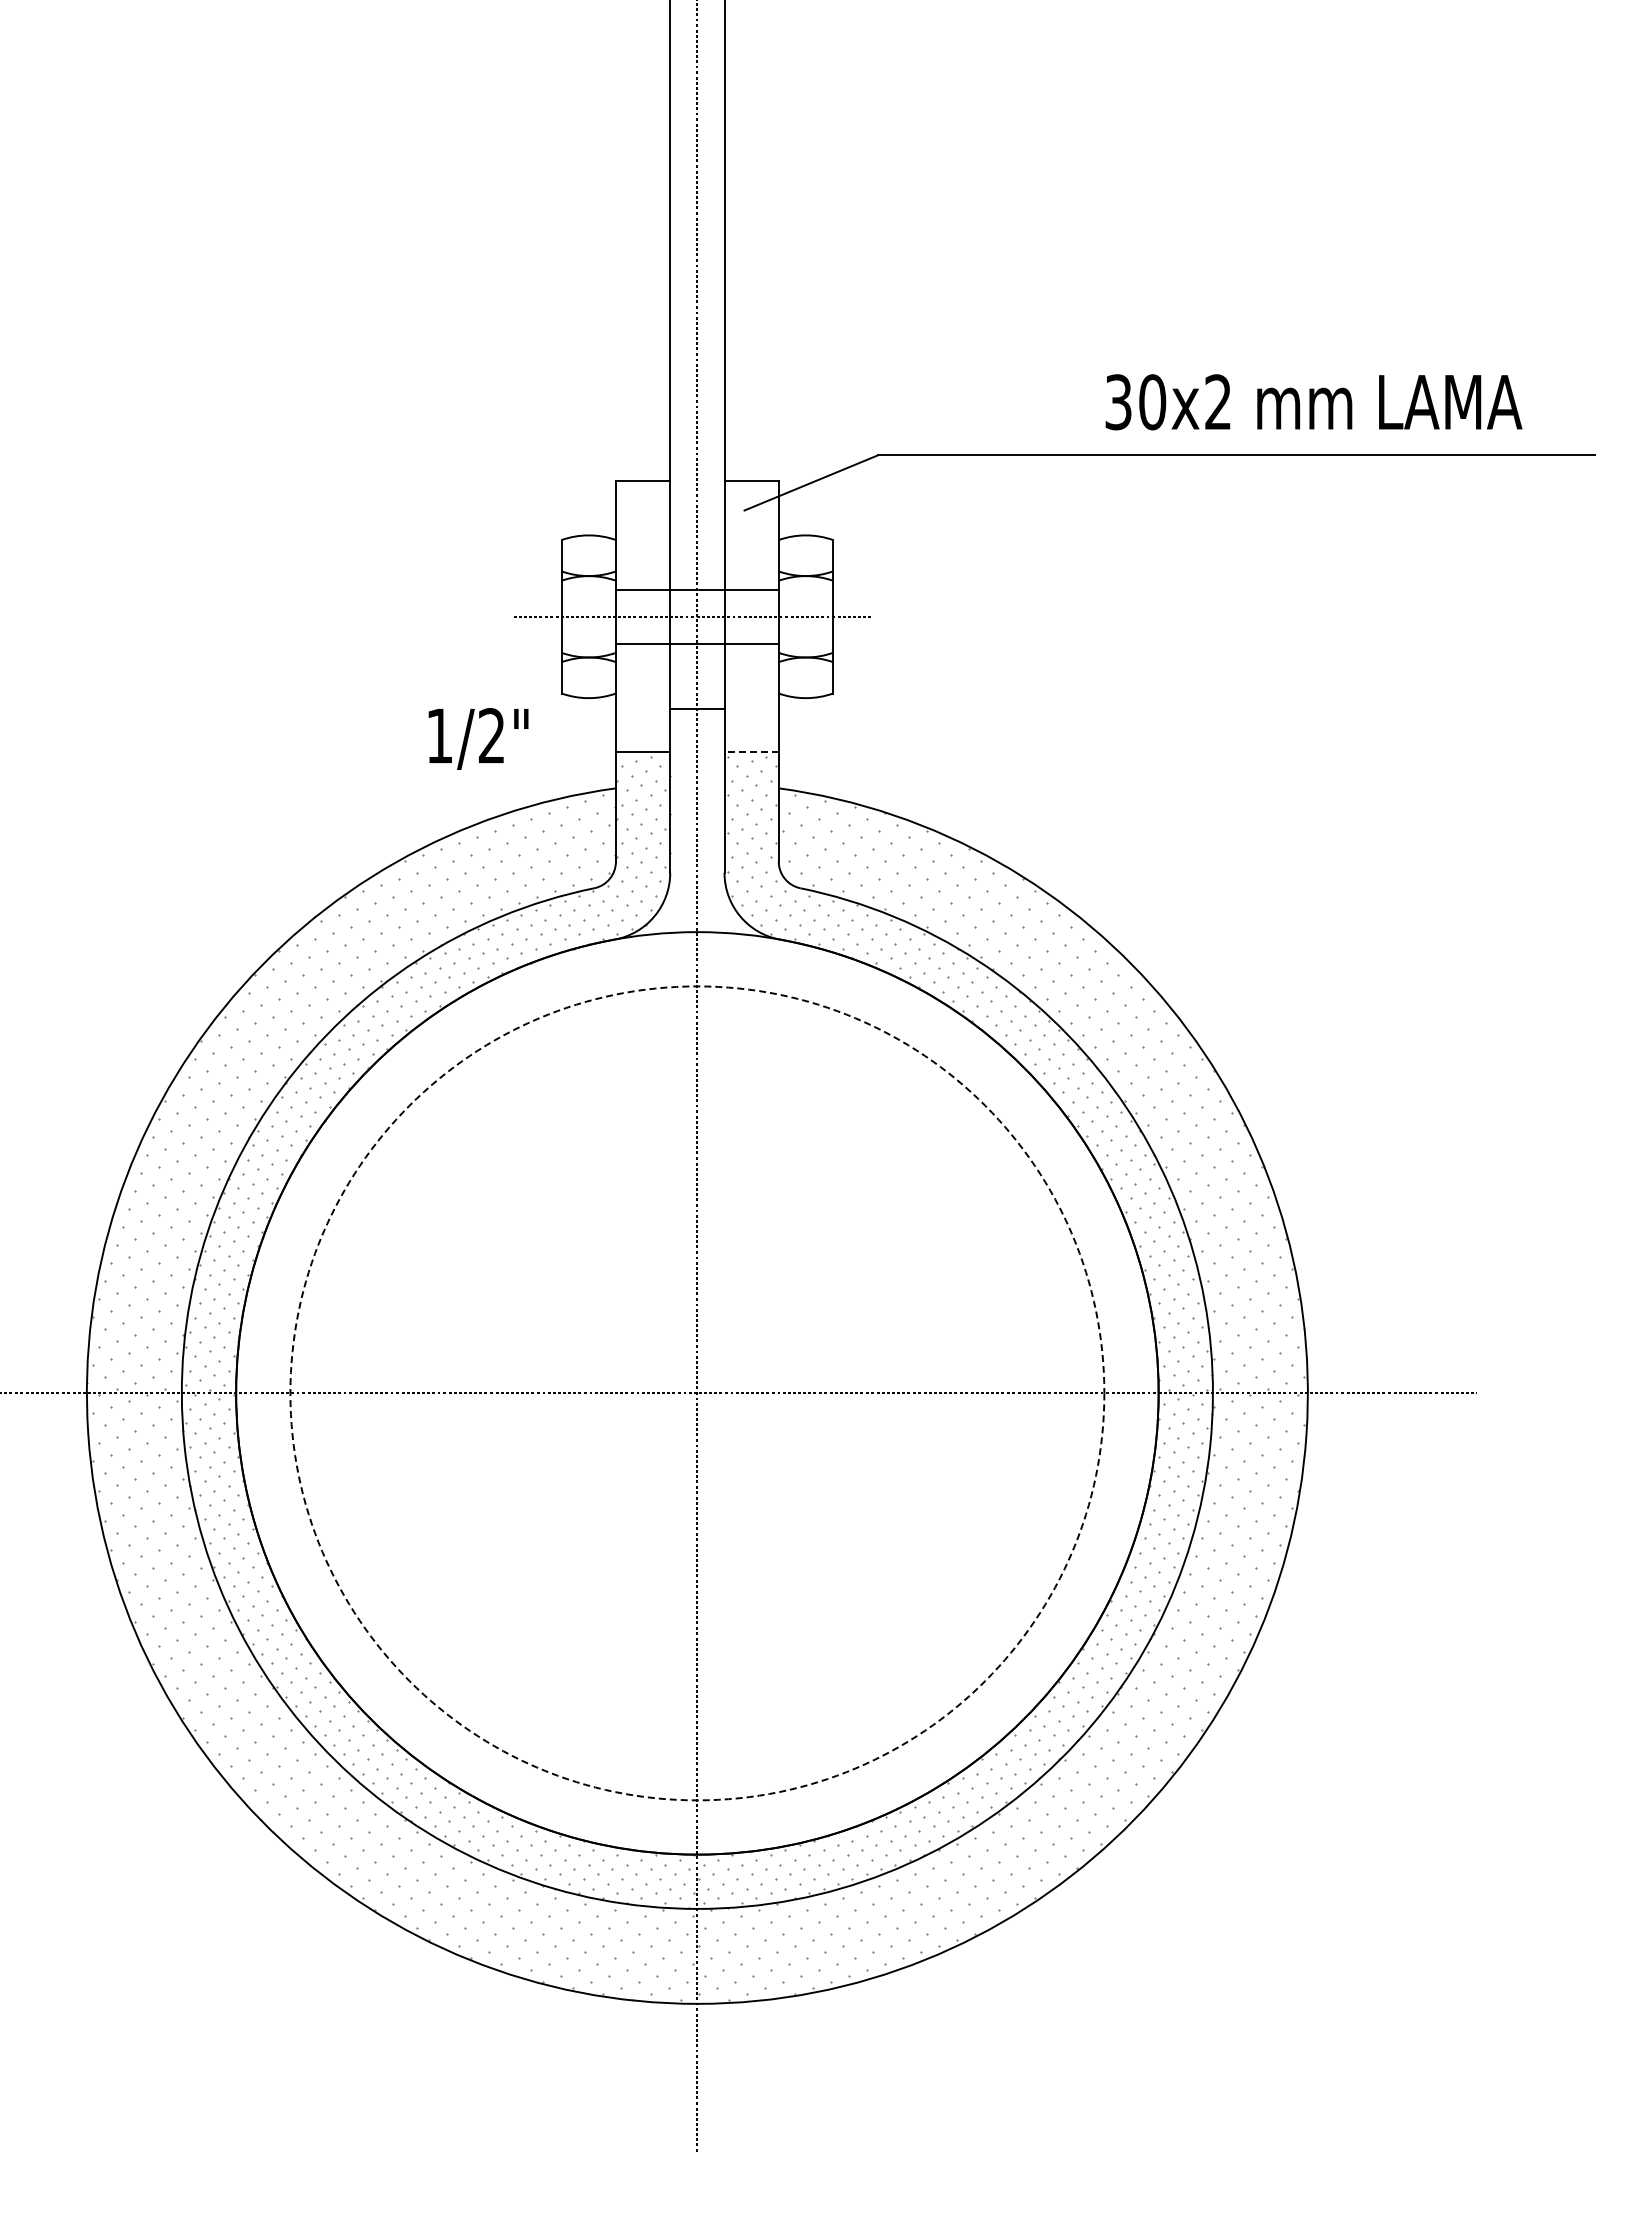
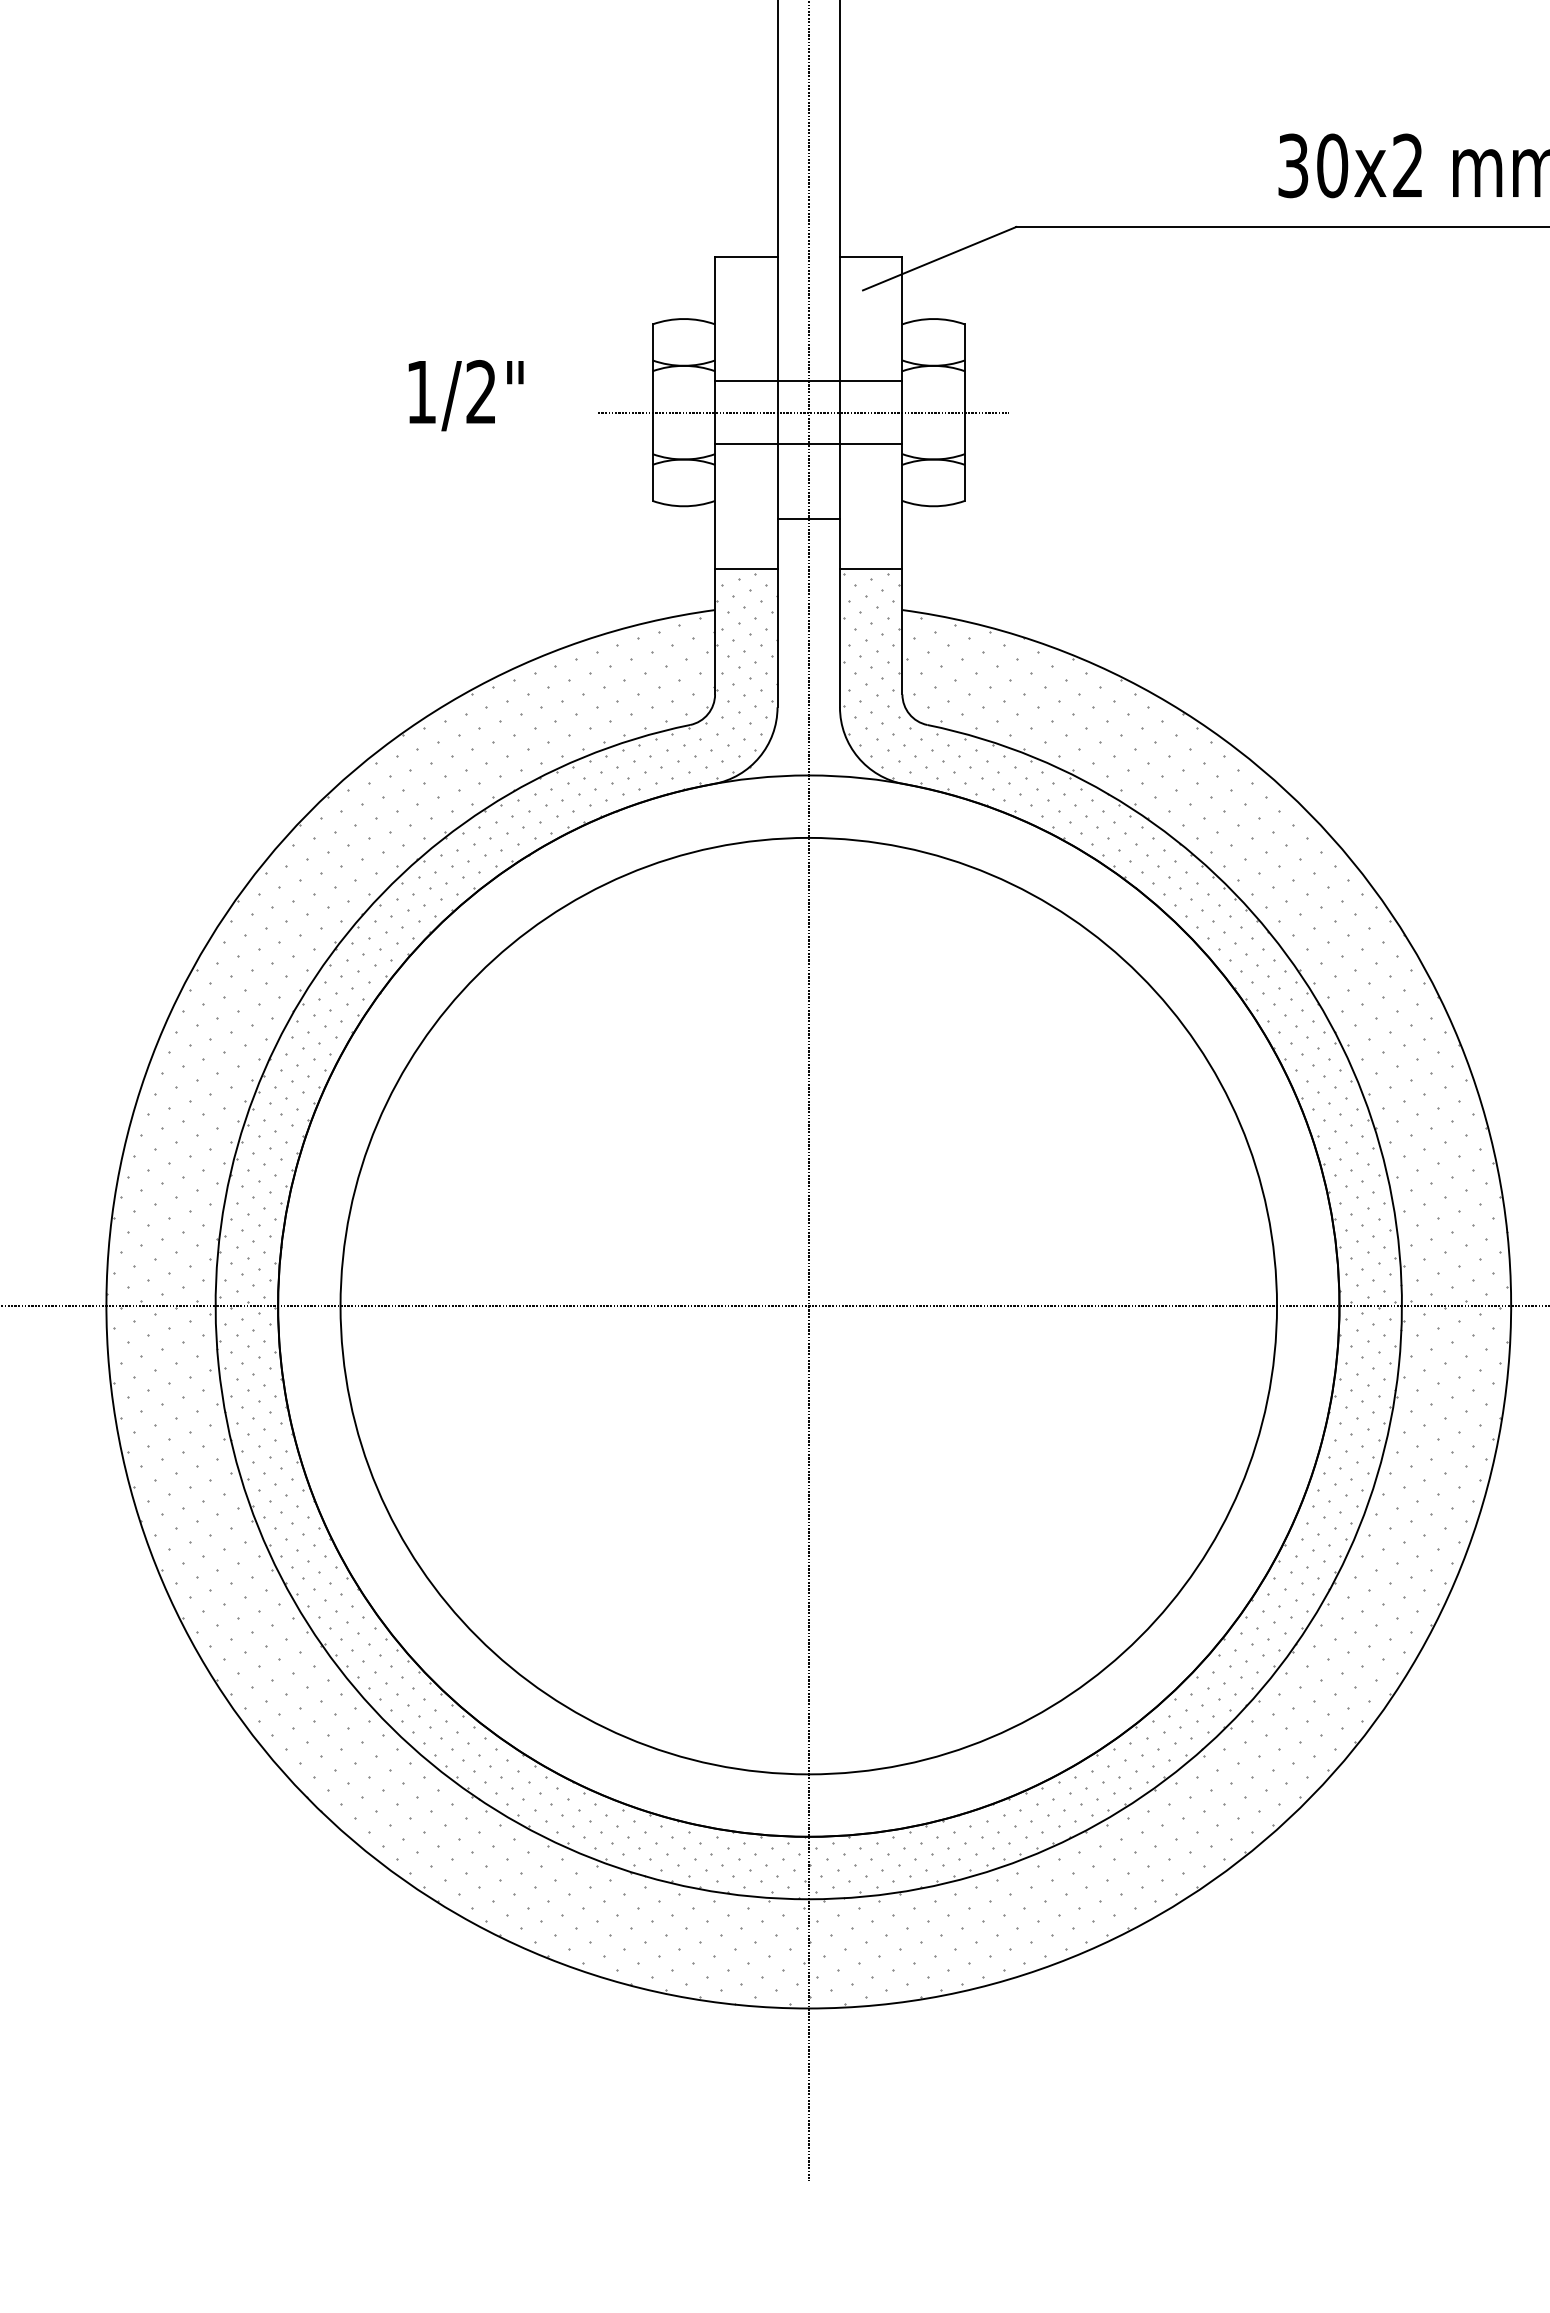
text: (478, 738) -> (466, 395), moved
line: (751, 752) -> (871, 568), dashed -> solid
circle: (697, 1393) -> (808, 1306), dashed -> solid

